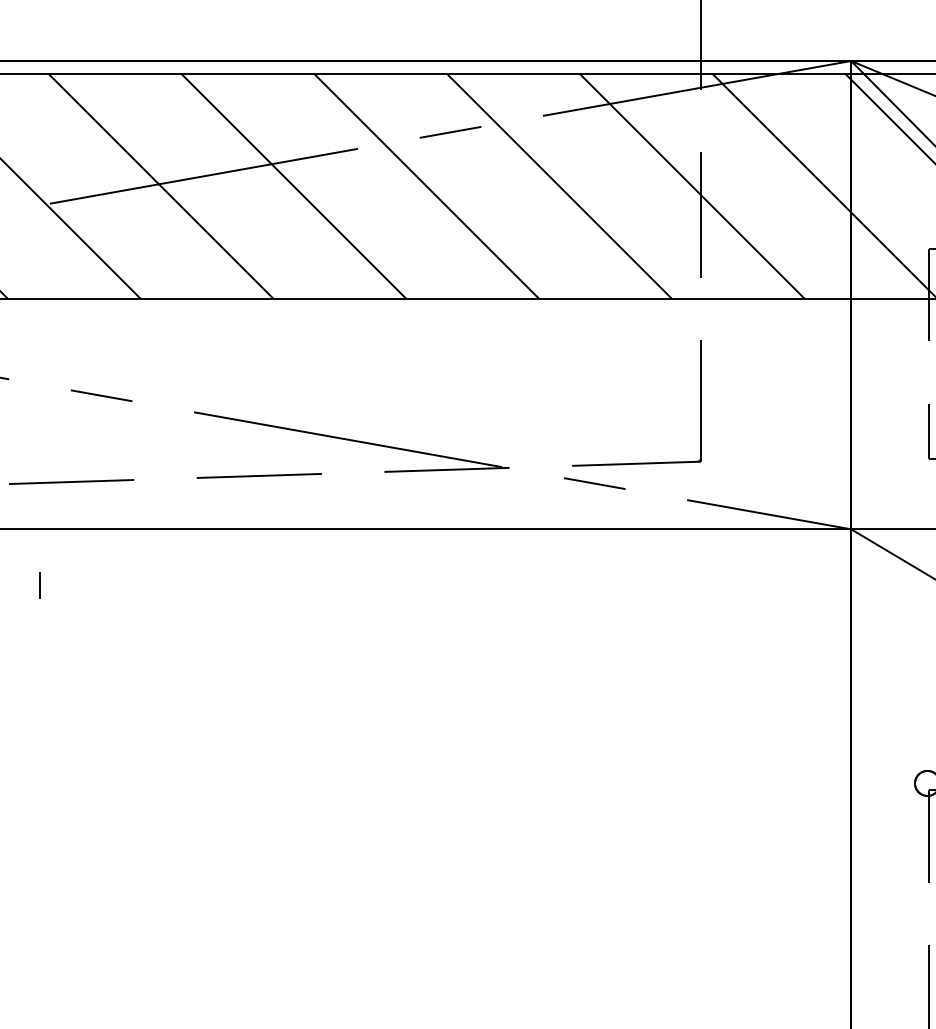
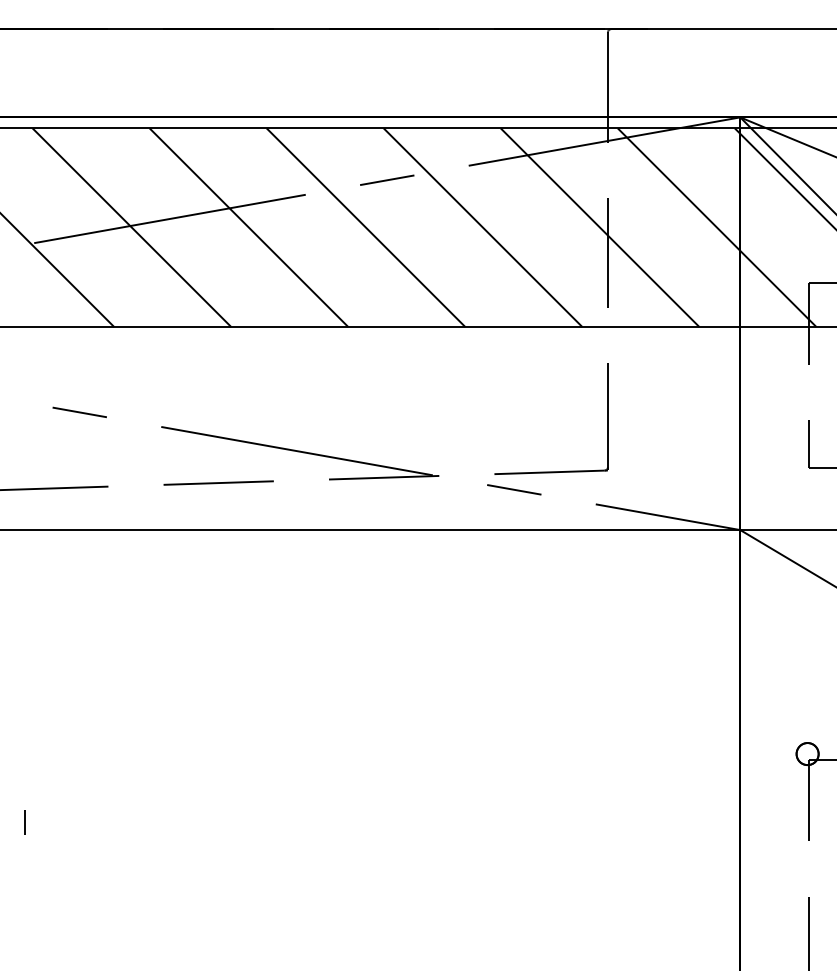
line: (38, 585) -> (24, 822), moved

